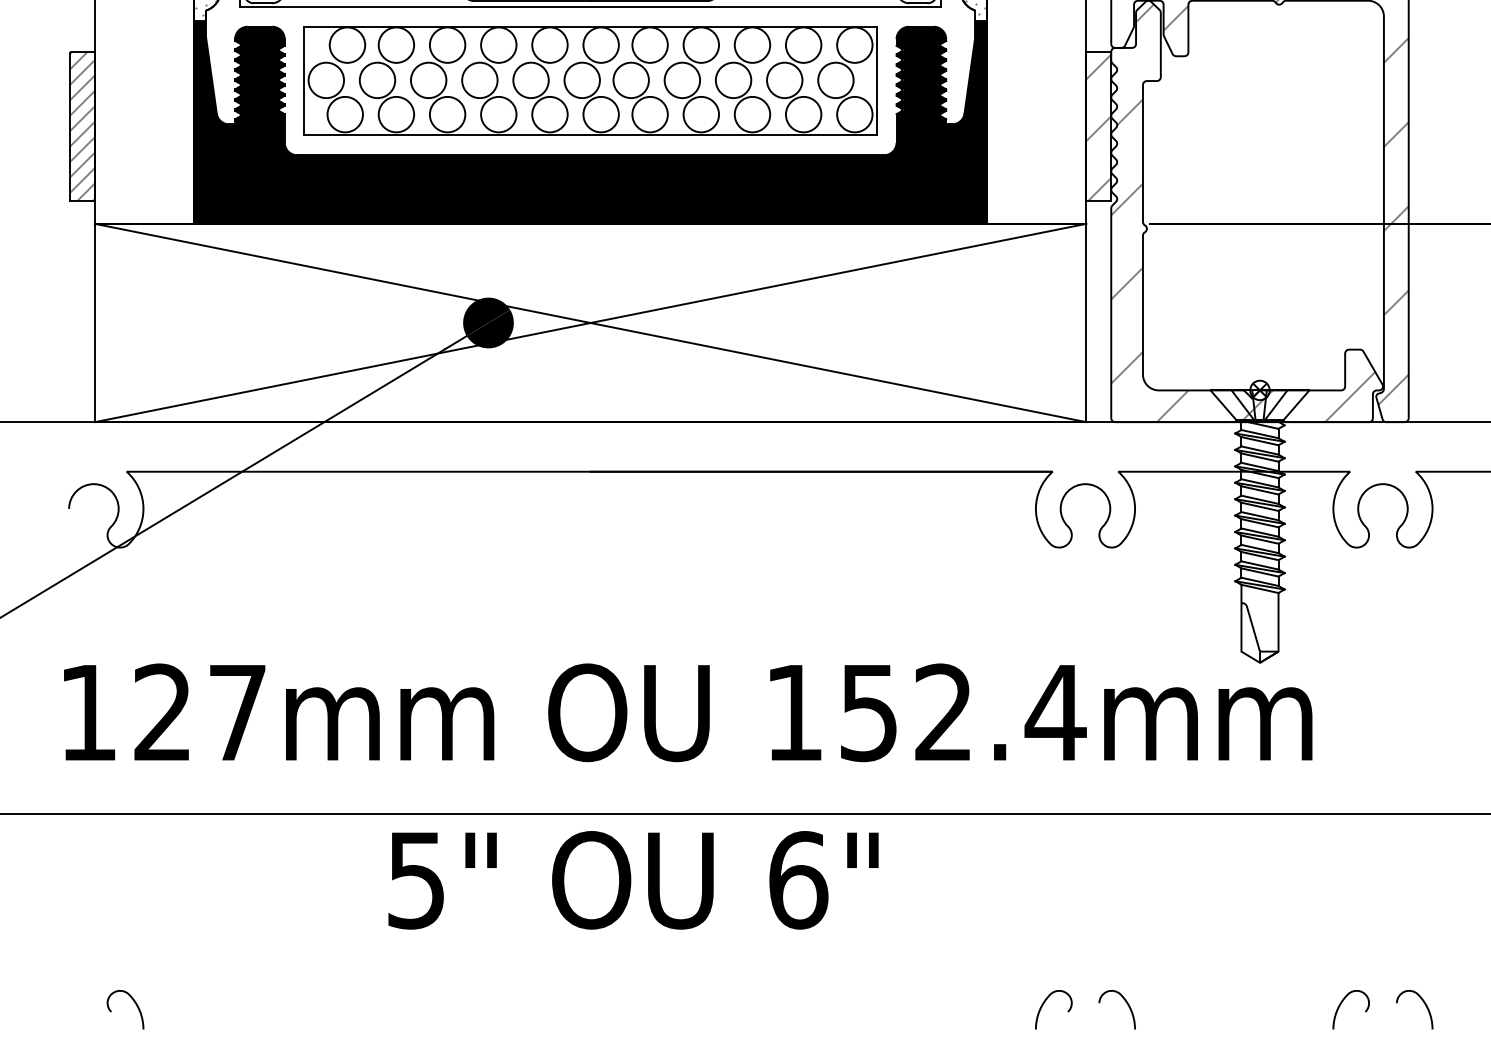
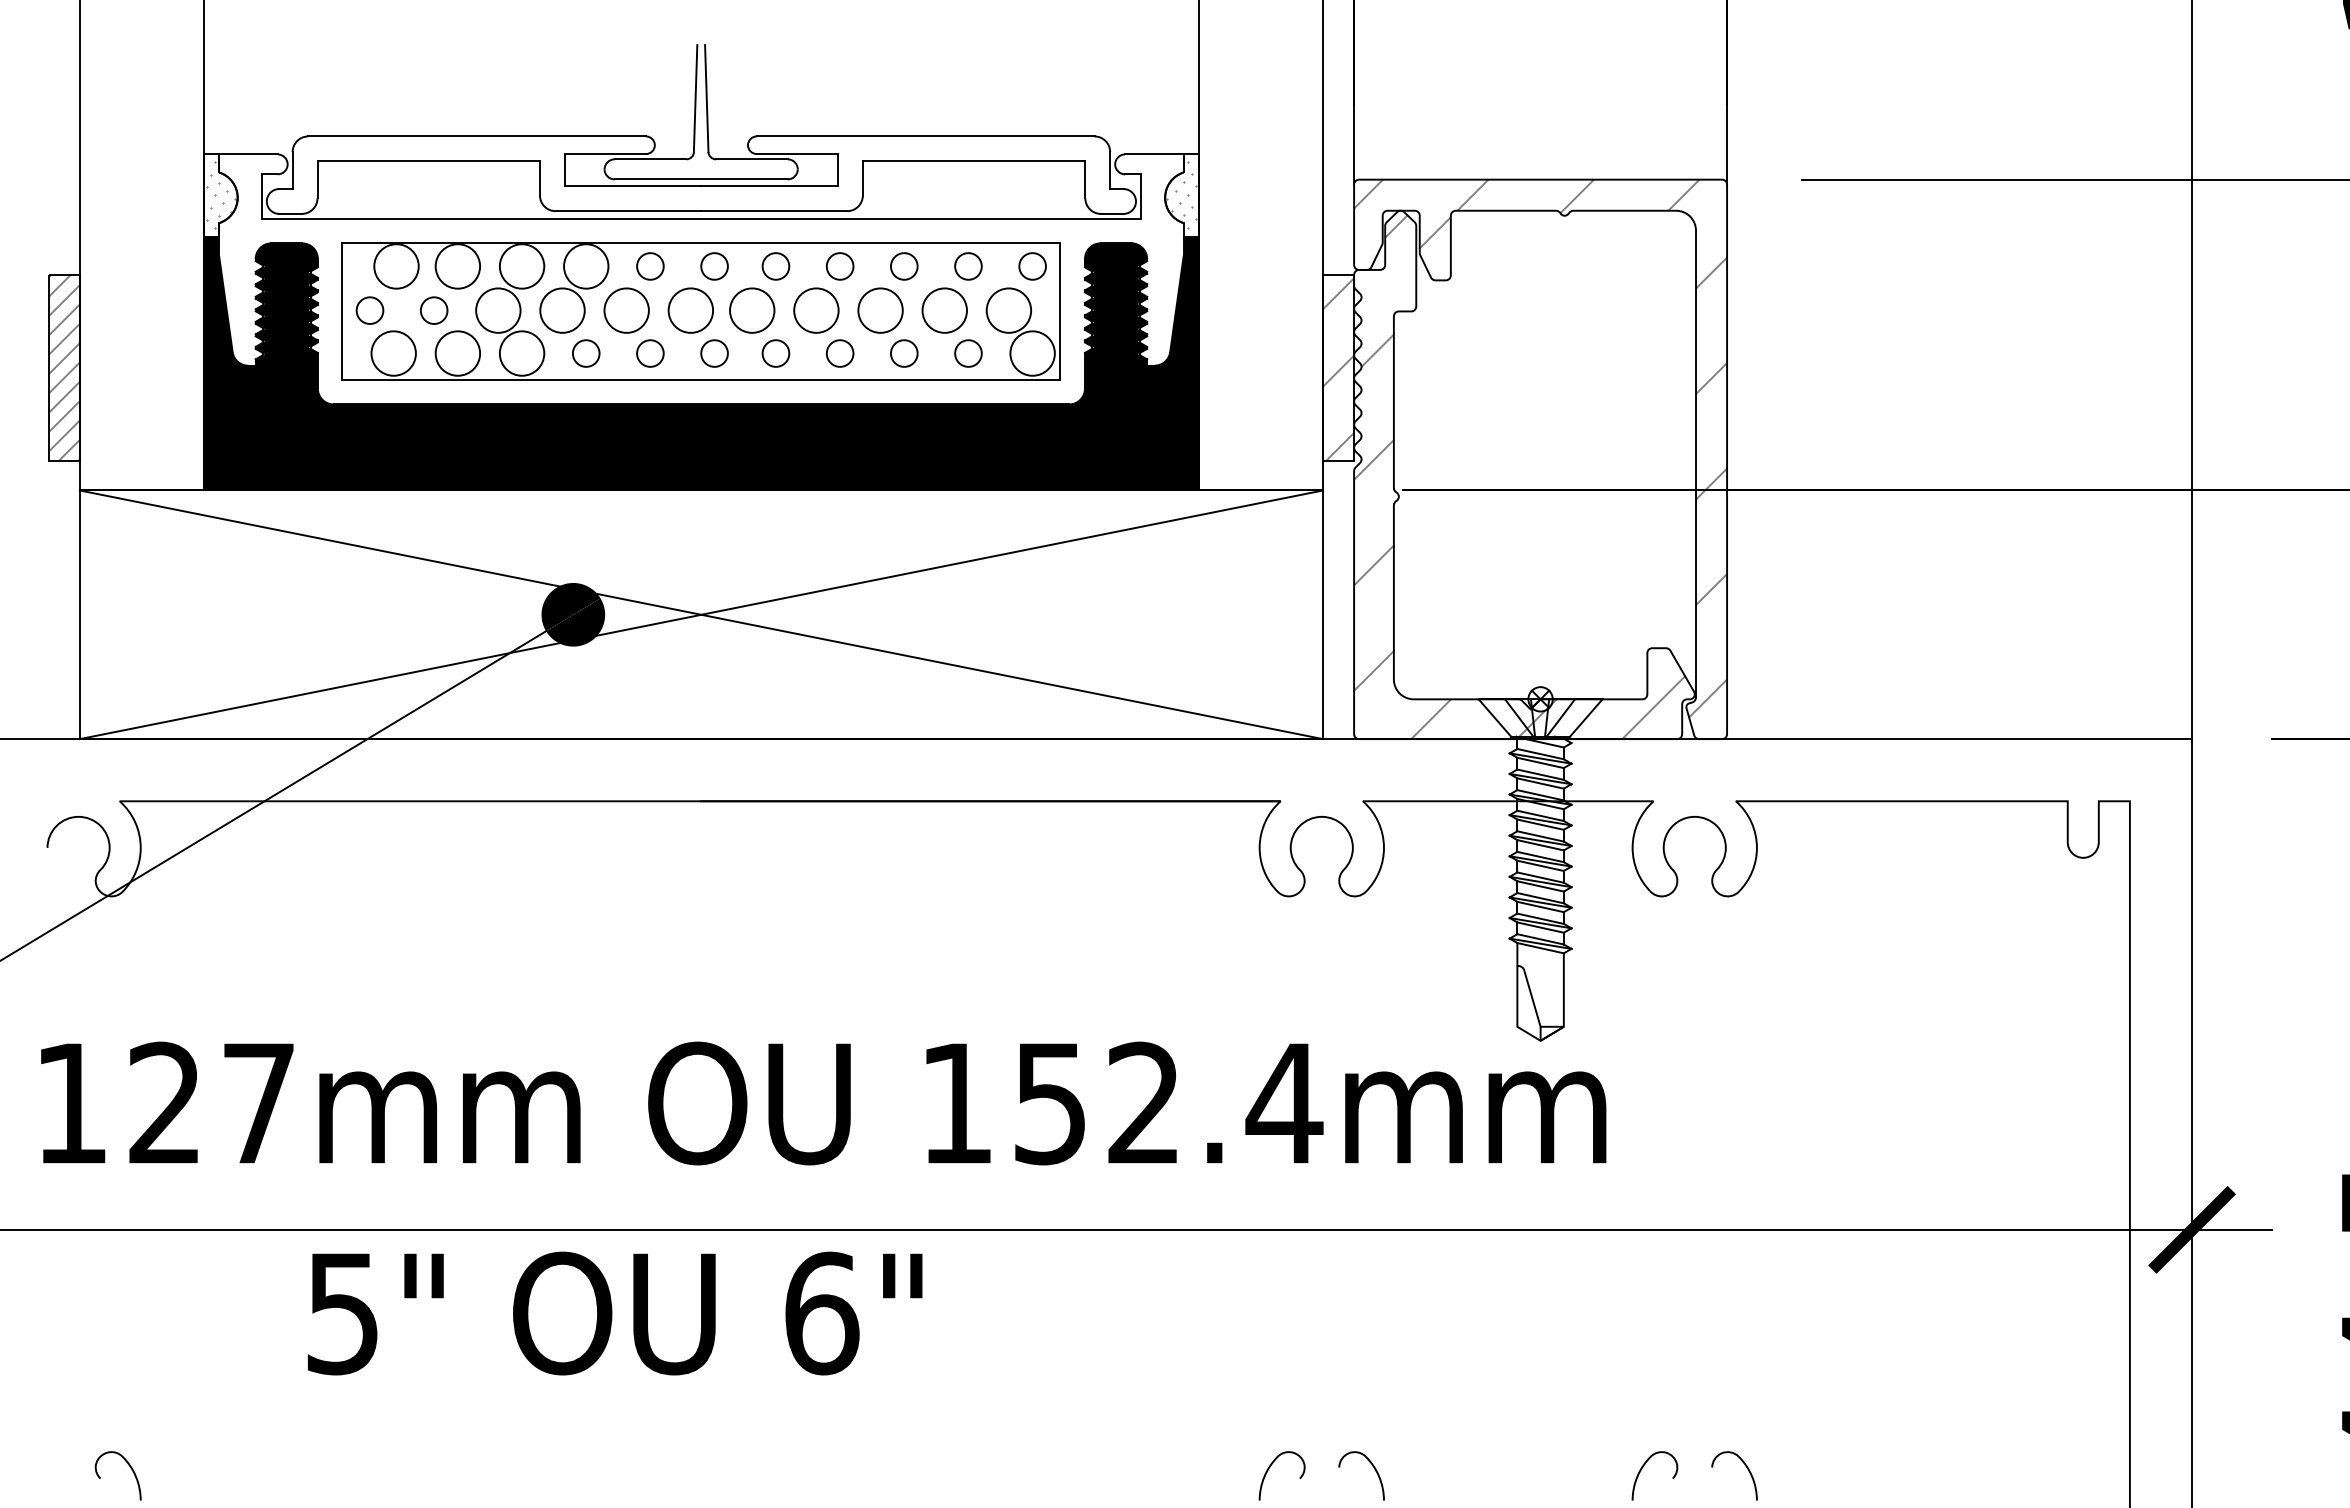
circle: (550, 45) -> (650, 266), size x0.6
circle: (601, 45) -> (714, 266), size x0.6
circle: (649, 45) -> (775, 266), size x0.6
circle: (700, 45) -> (839, 266), size x0.6
circle: (752, 45) -> (904, 266), size x0.6
circle: (803, 45) -> (968, 266), size x0.6
circle: (854, 45) -> (1032, 266), size x0.6
circle: (325, 80) -> (369, 310), size x0.6
circle: (376, 80) -> (433, 310), size x0.6
circle: (499, 114) -> (586, 353), size x0.6
circle: (550, 114) -> (650, 353), size x0.6
circle: (601, 114) -> (714, 353), size x0.6
circle: (649, 114) -> (775, 353), size x0.6
circle: (700, 114) -> (839, 353), size x0.6
circle: (752, 114) -> (904, 353), size x0.6
circle: (803, 114) -> (968, 353), size x0.6
text: (633, 880) -> (615, 1313), moved

